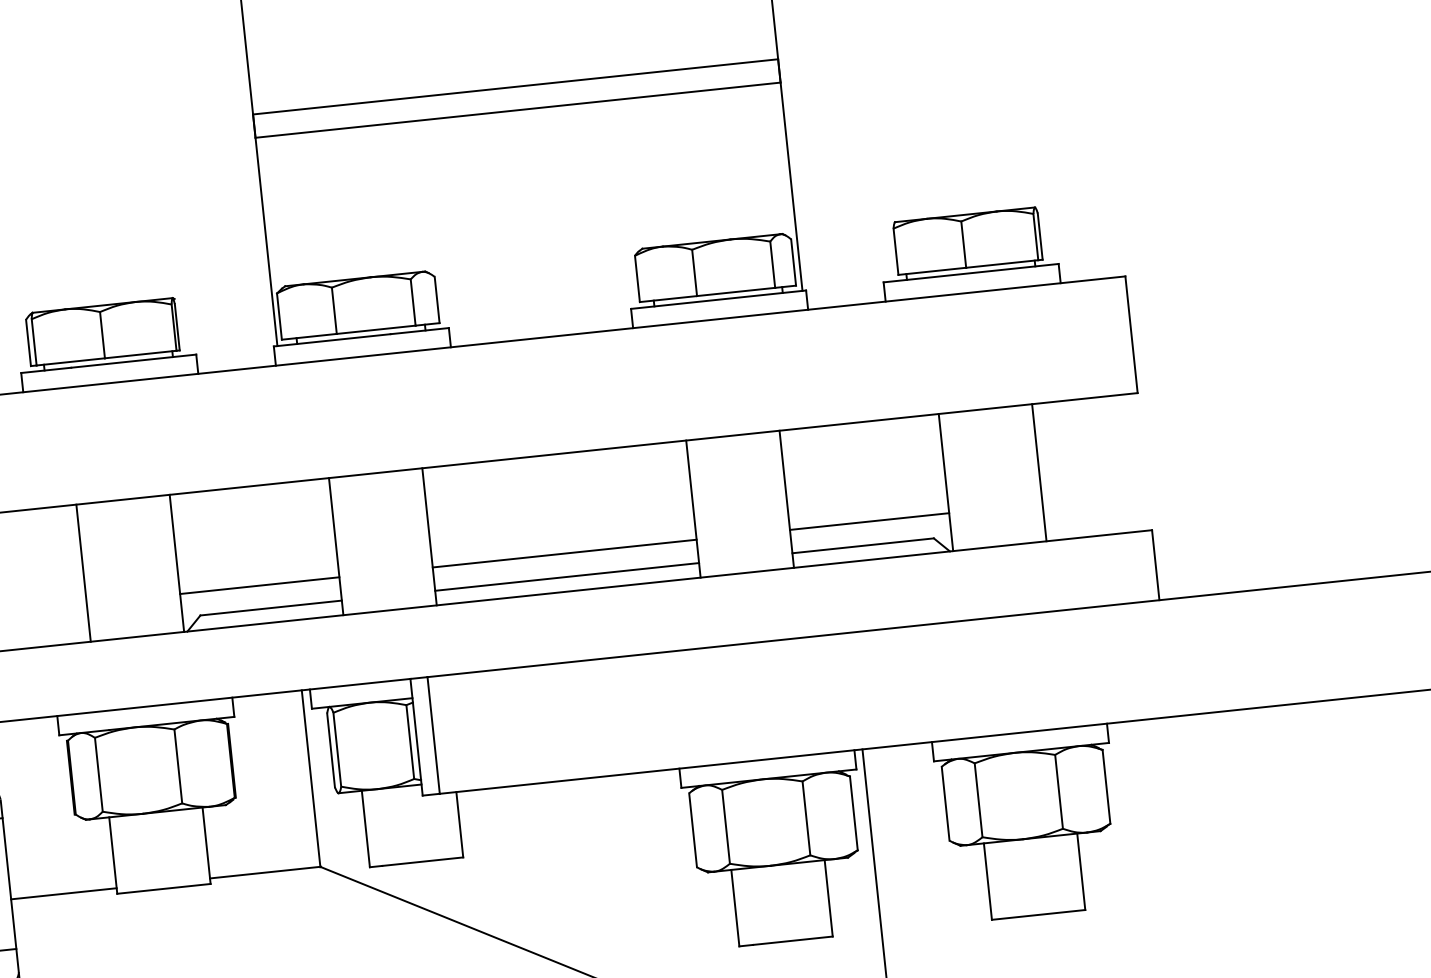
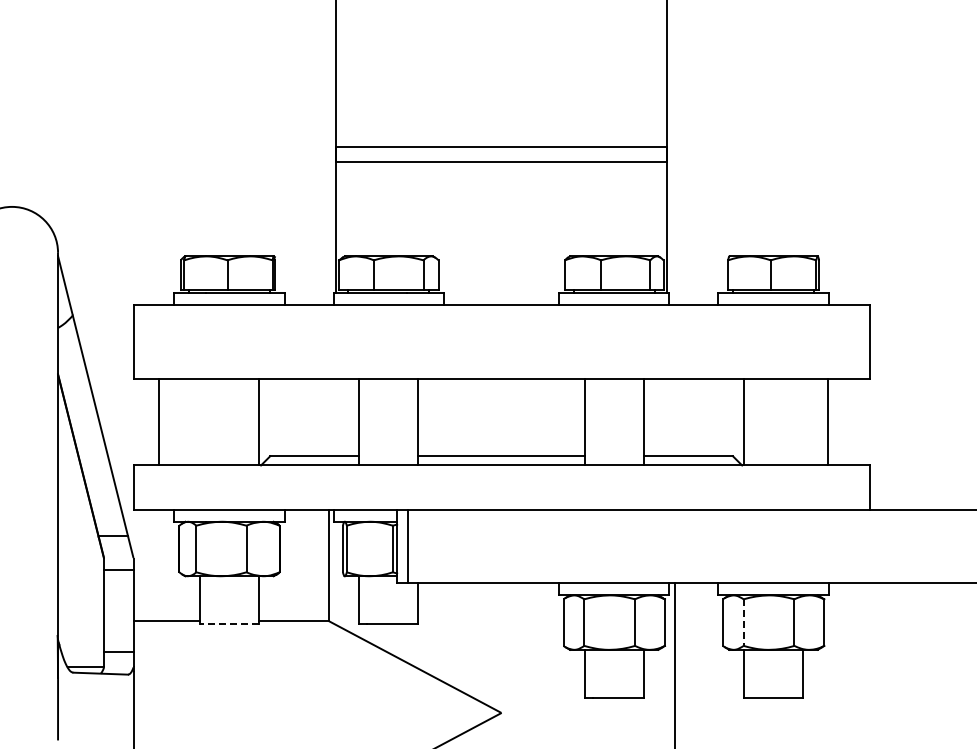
line: (1039, 471) -> (828, 421), moved
line: (868, 521) -> (693, 441), removed
line: (564, 553) -> (501, 441), removed
line: (84, 571) -> (159, 421), moved
line: (258, 585) -> (308, 441), removed
line: (978, 801) -> (743, 623), solid -> dashed
line: (163, 888) -> (229, 624), solid -> dashed

